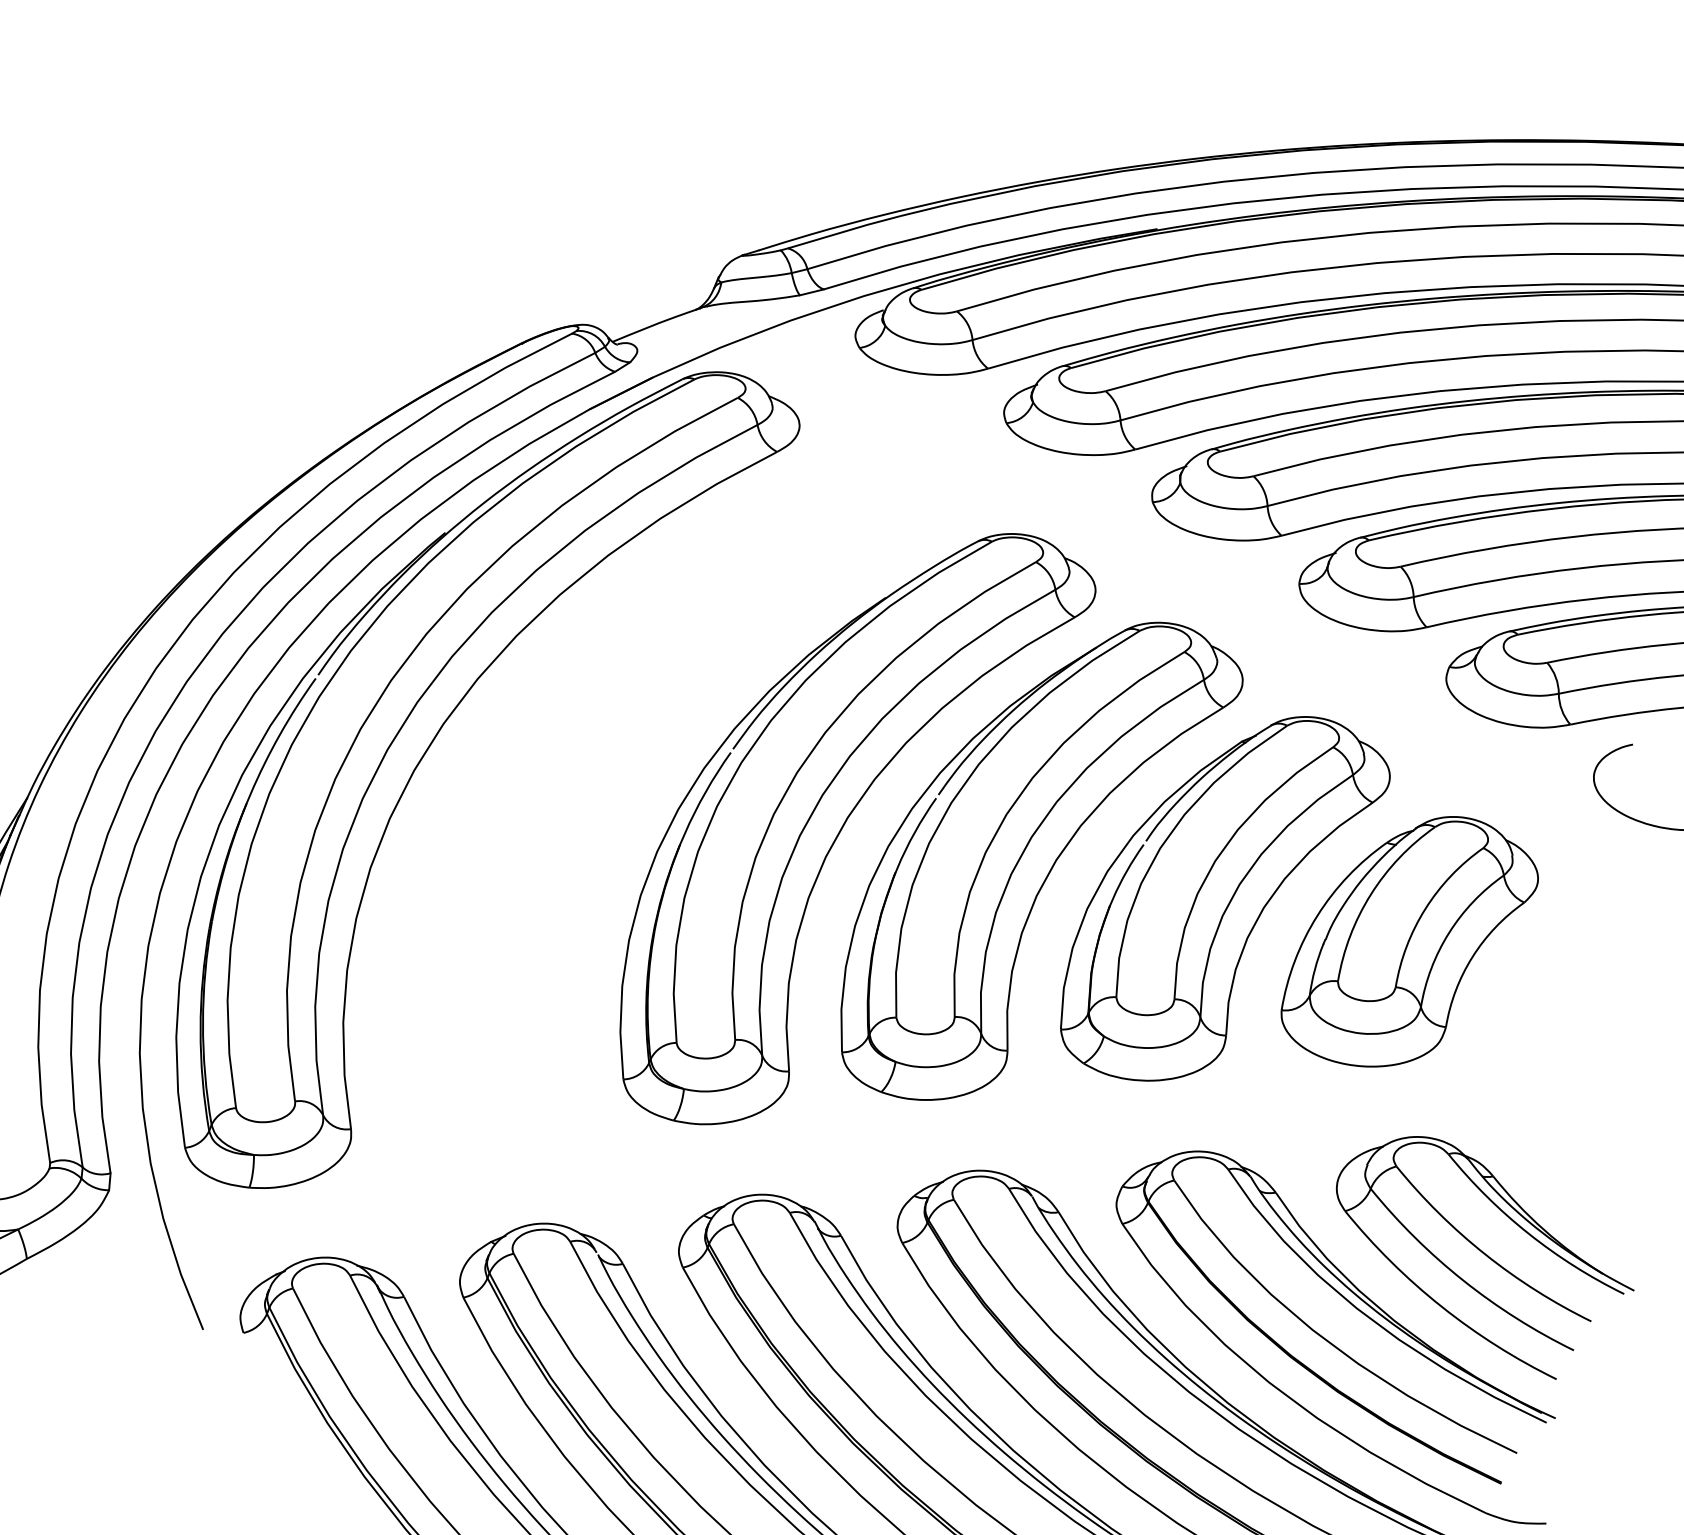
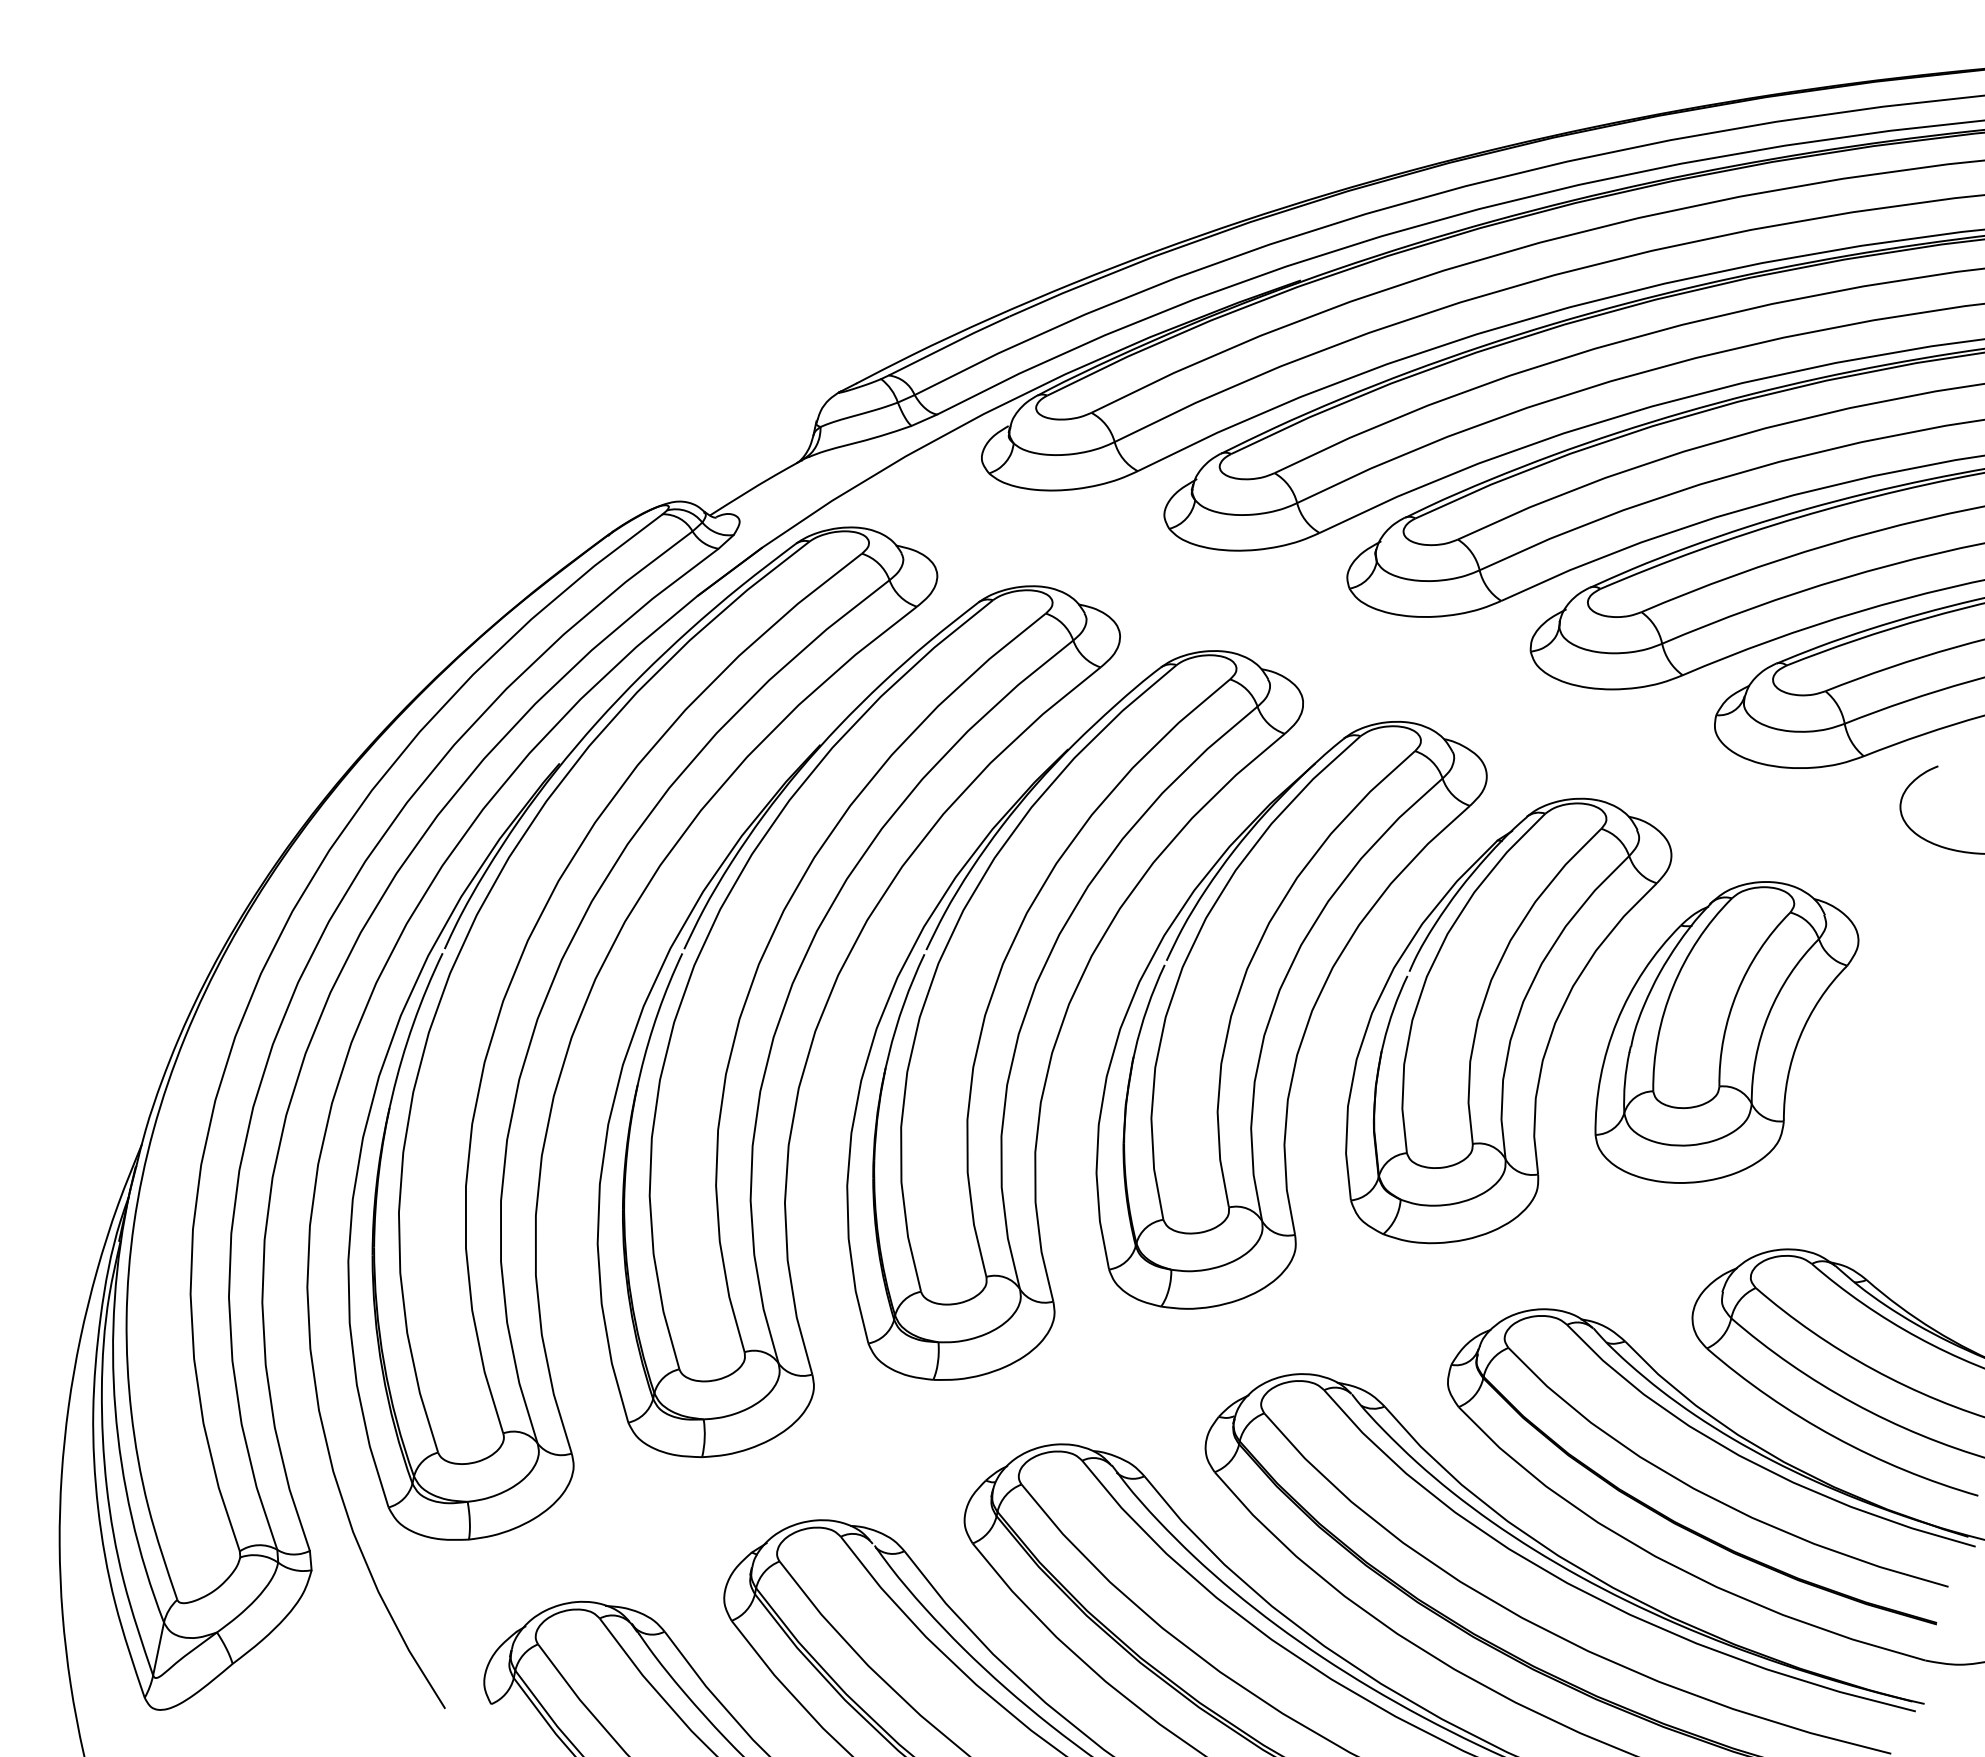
part: (638, 783) -> (826, 1007), added

